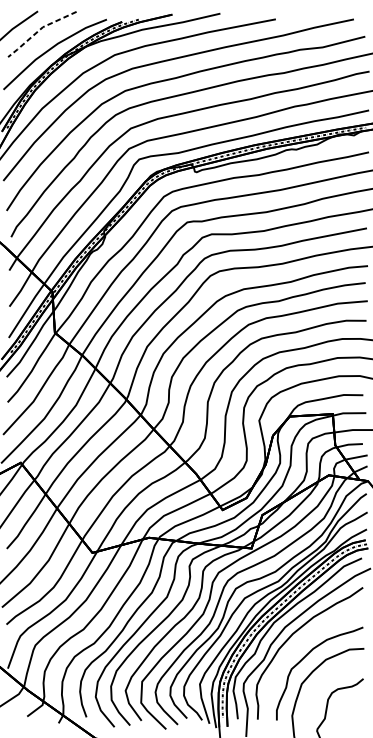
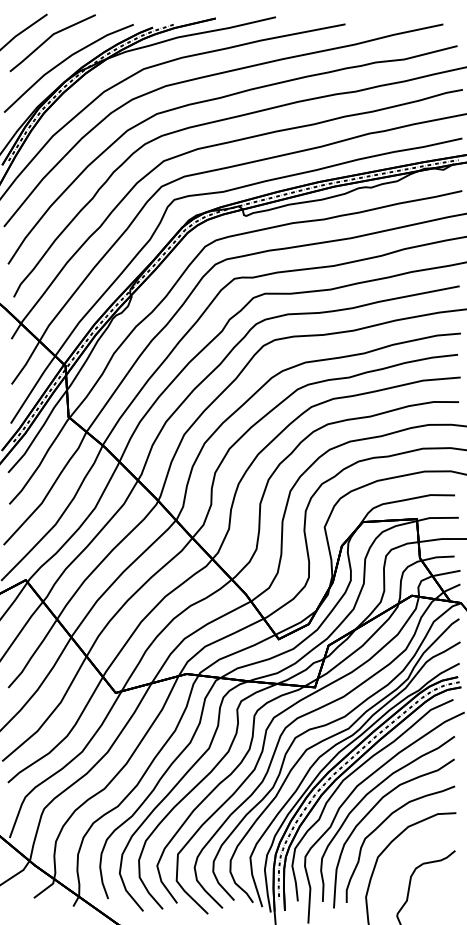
line: (39, 30) -> (49, 38), dashed -> solid
curve: (296, 647) -> (371, 811), added

